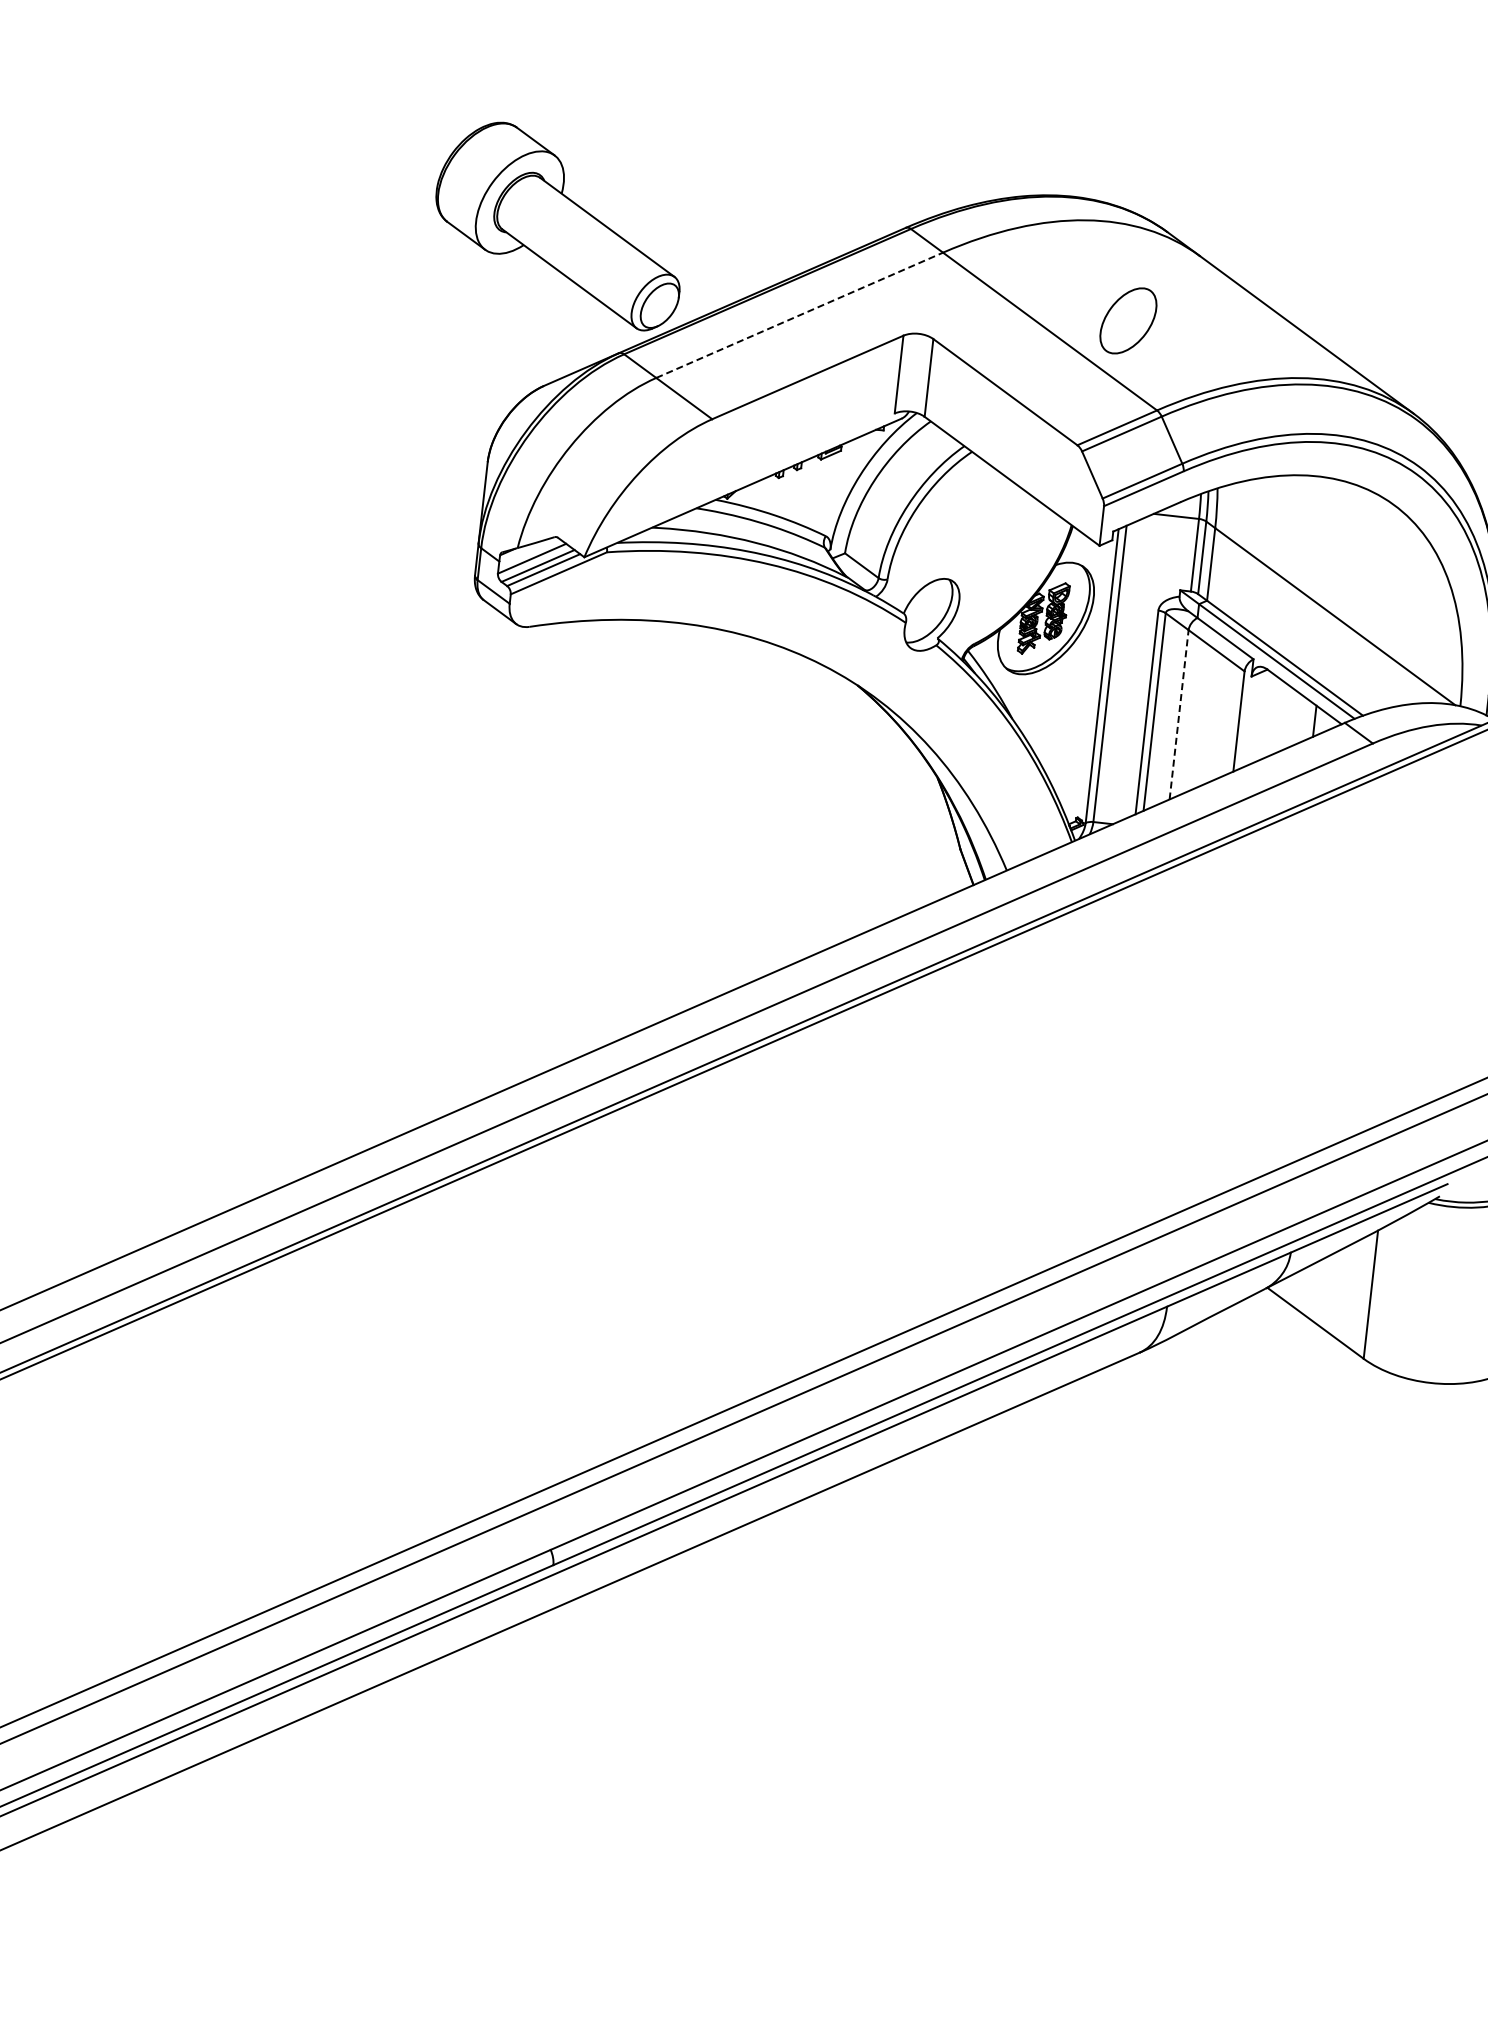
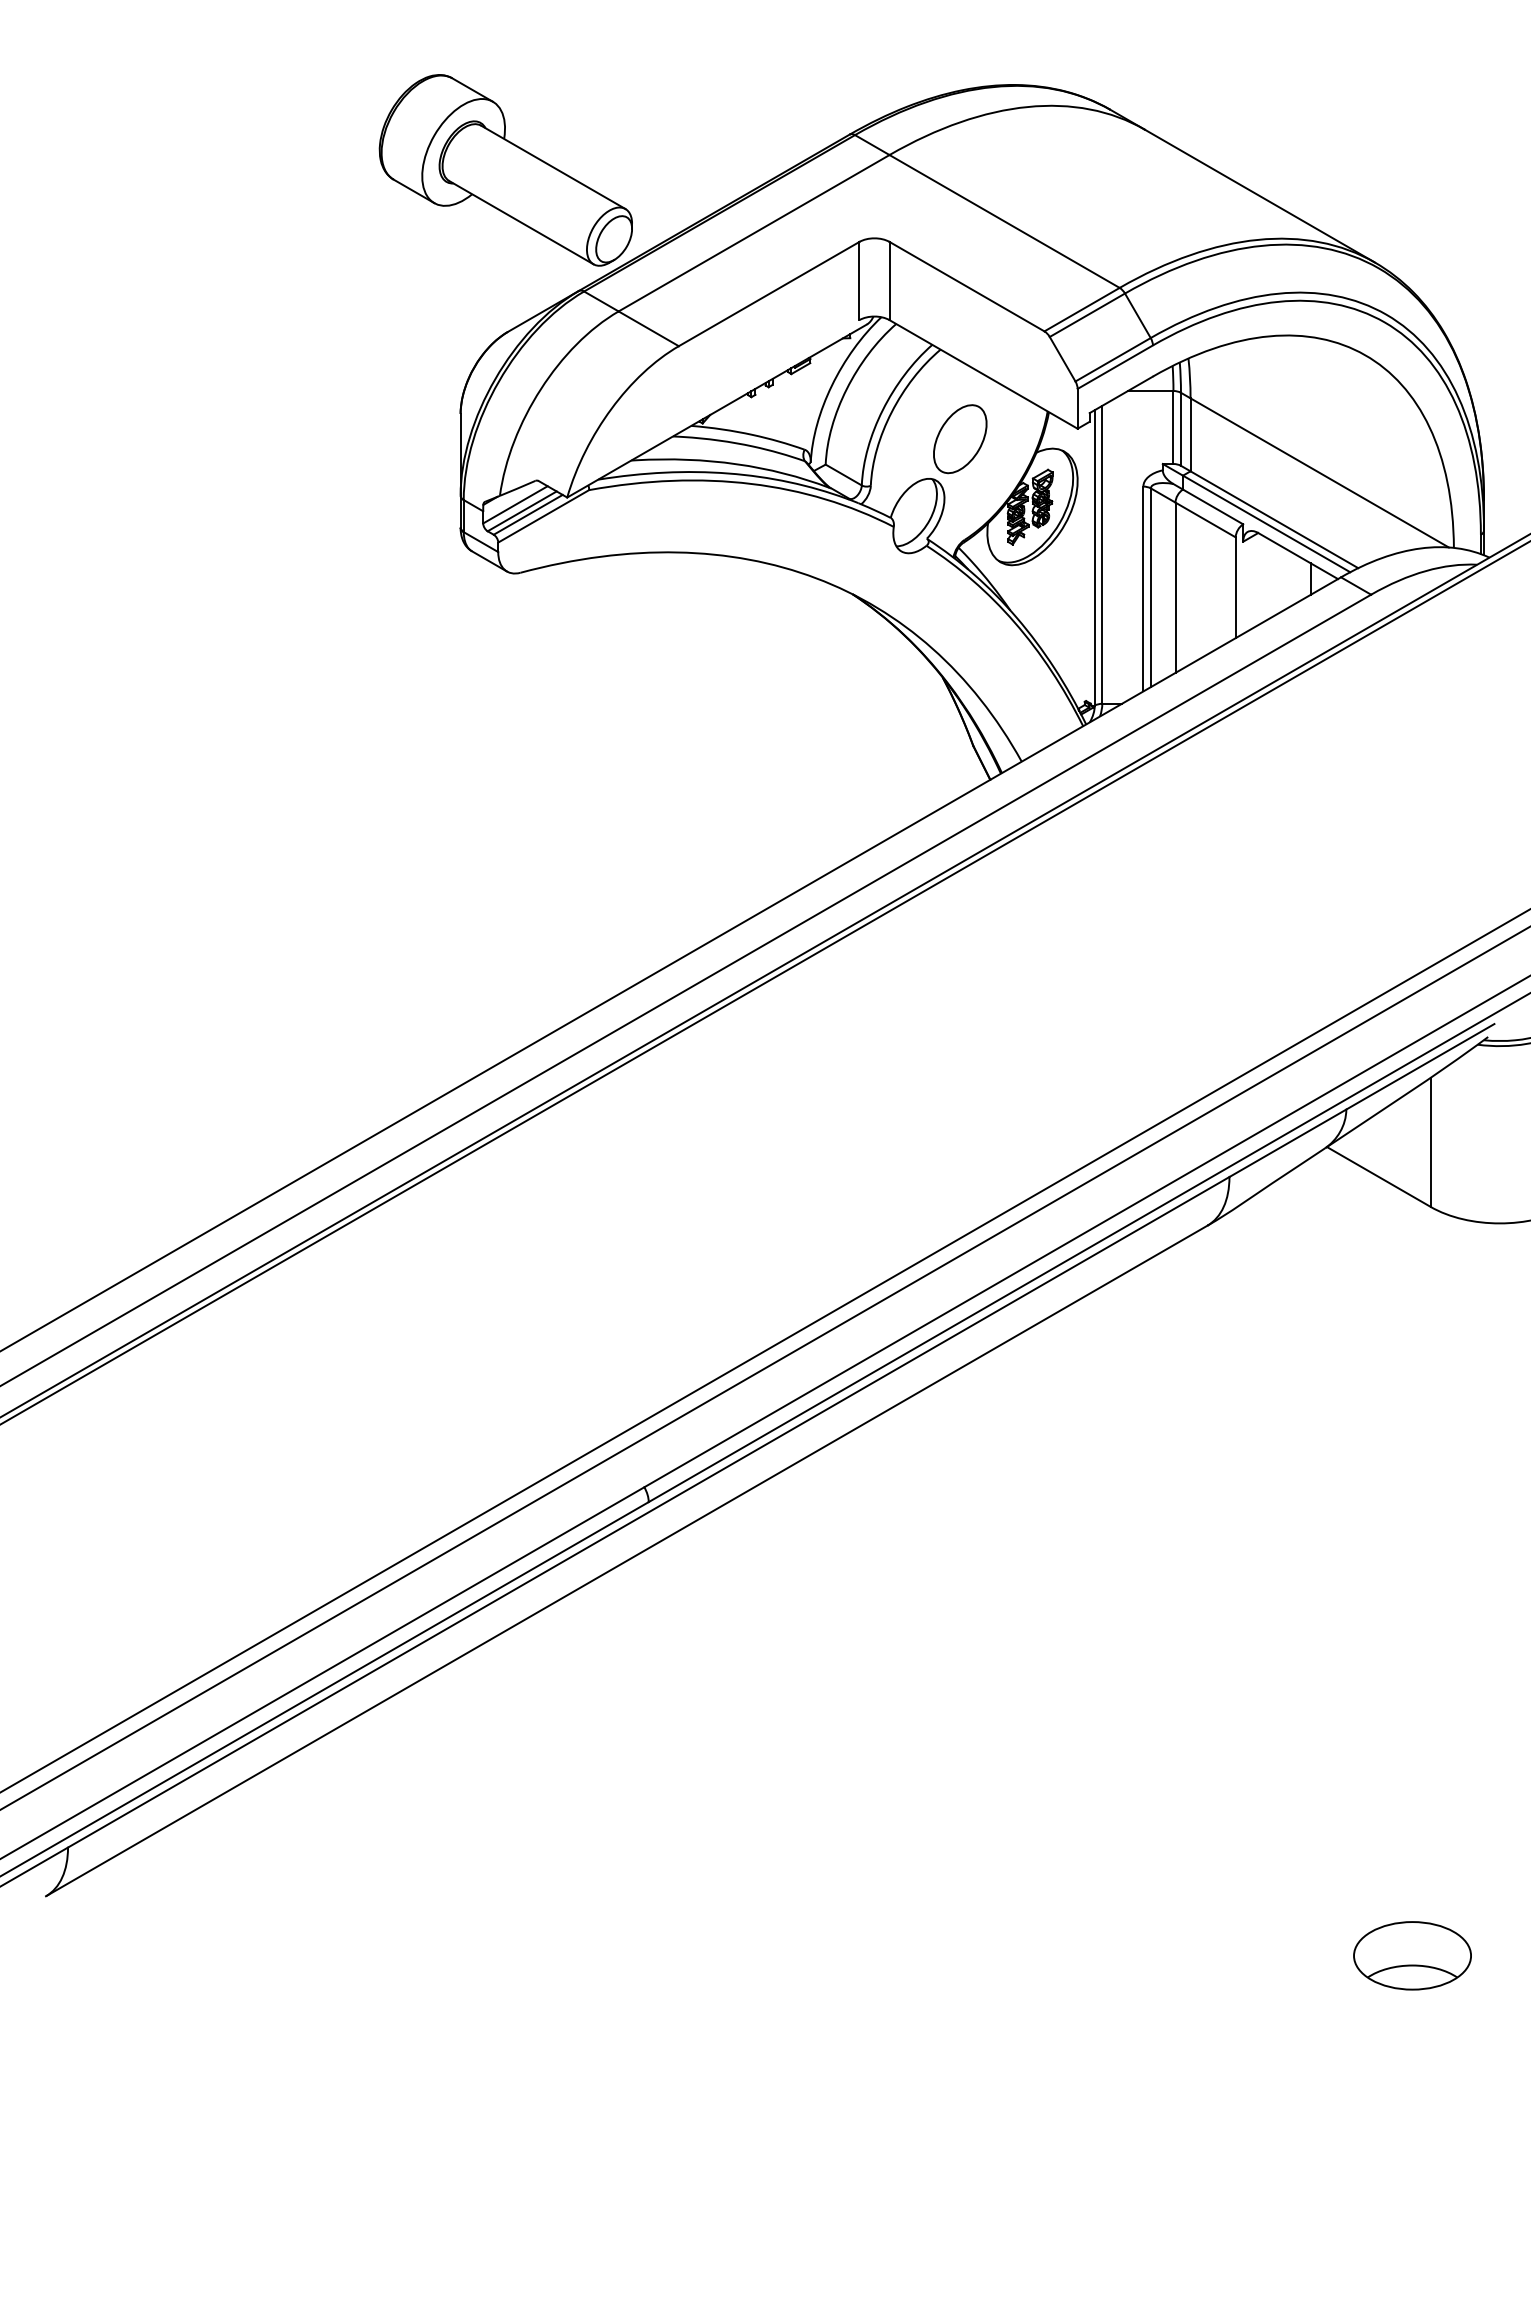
line: (800, 315) -> (754, 233), dashed -> solid
part: (1128, 321) -> (960, 439), moved
line: (1179, 714) -> (1175, 587), dashed -> solid

